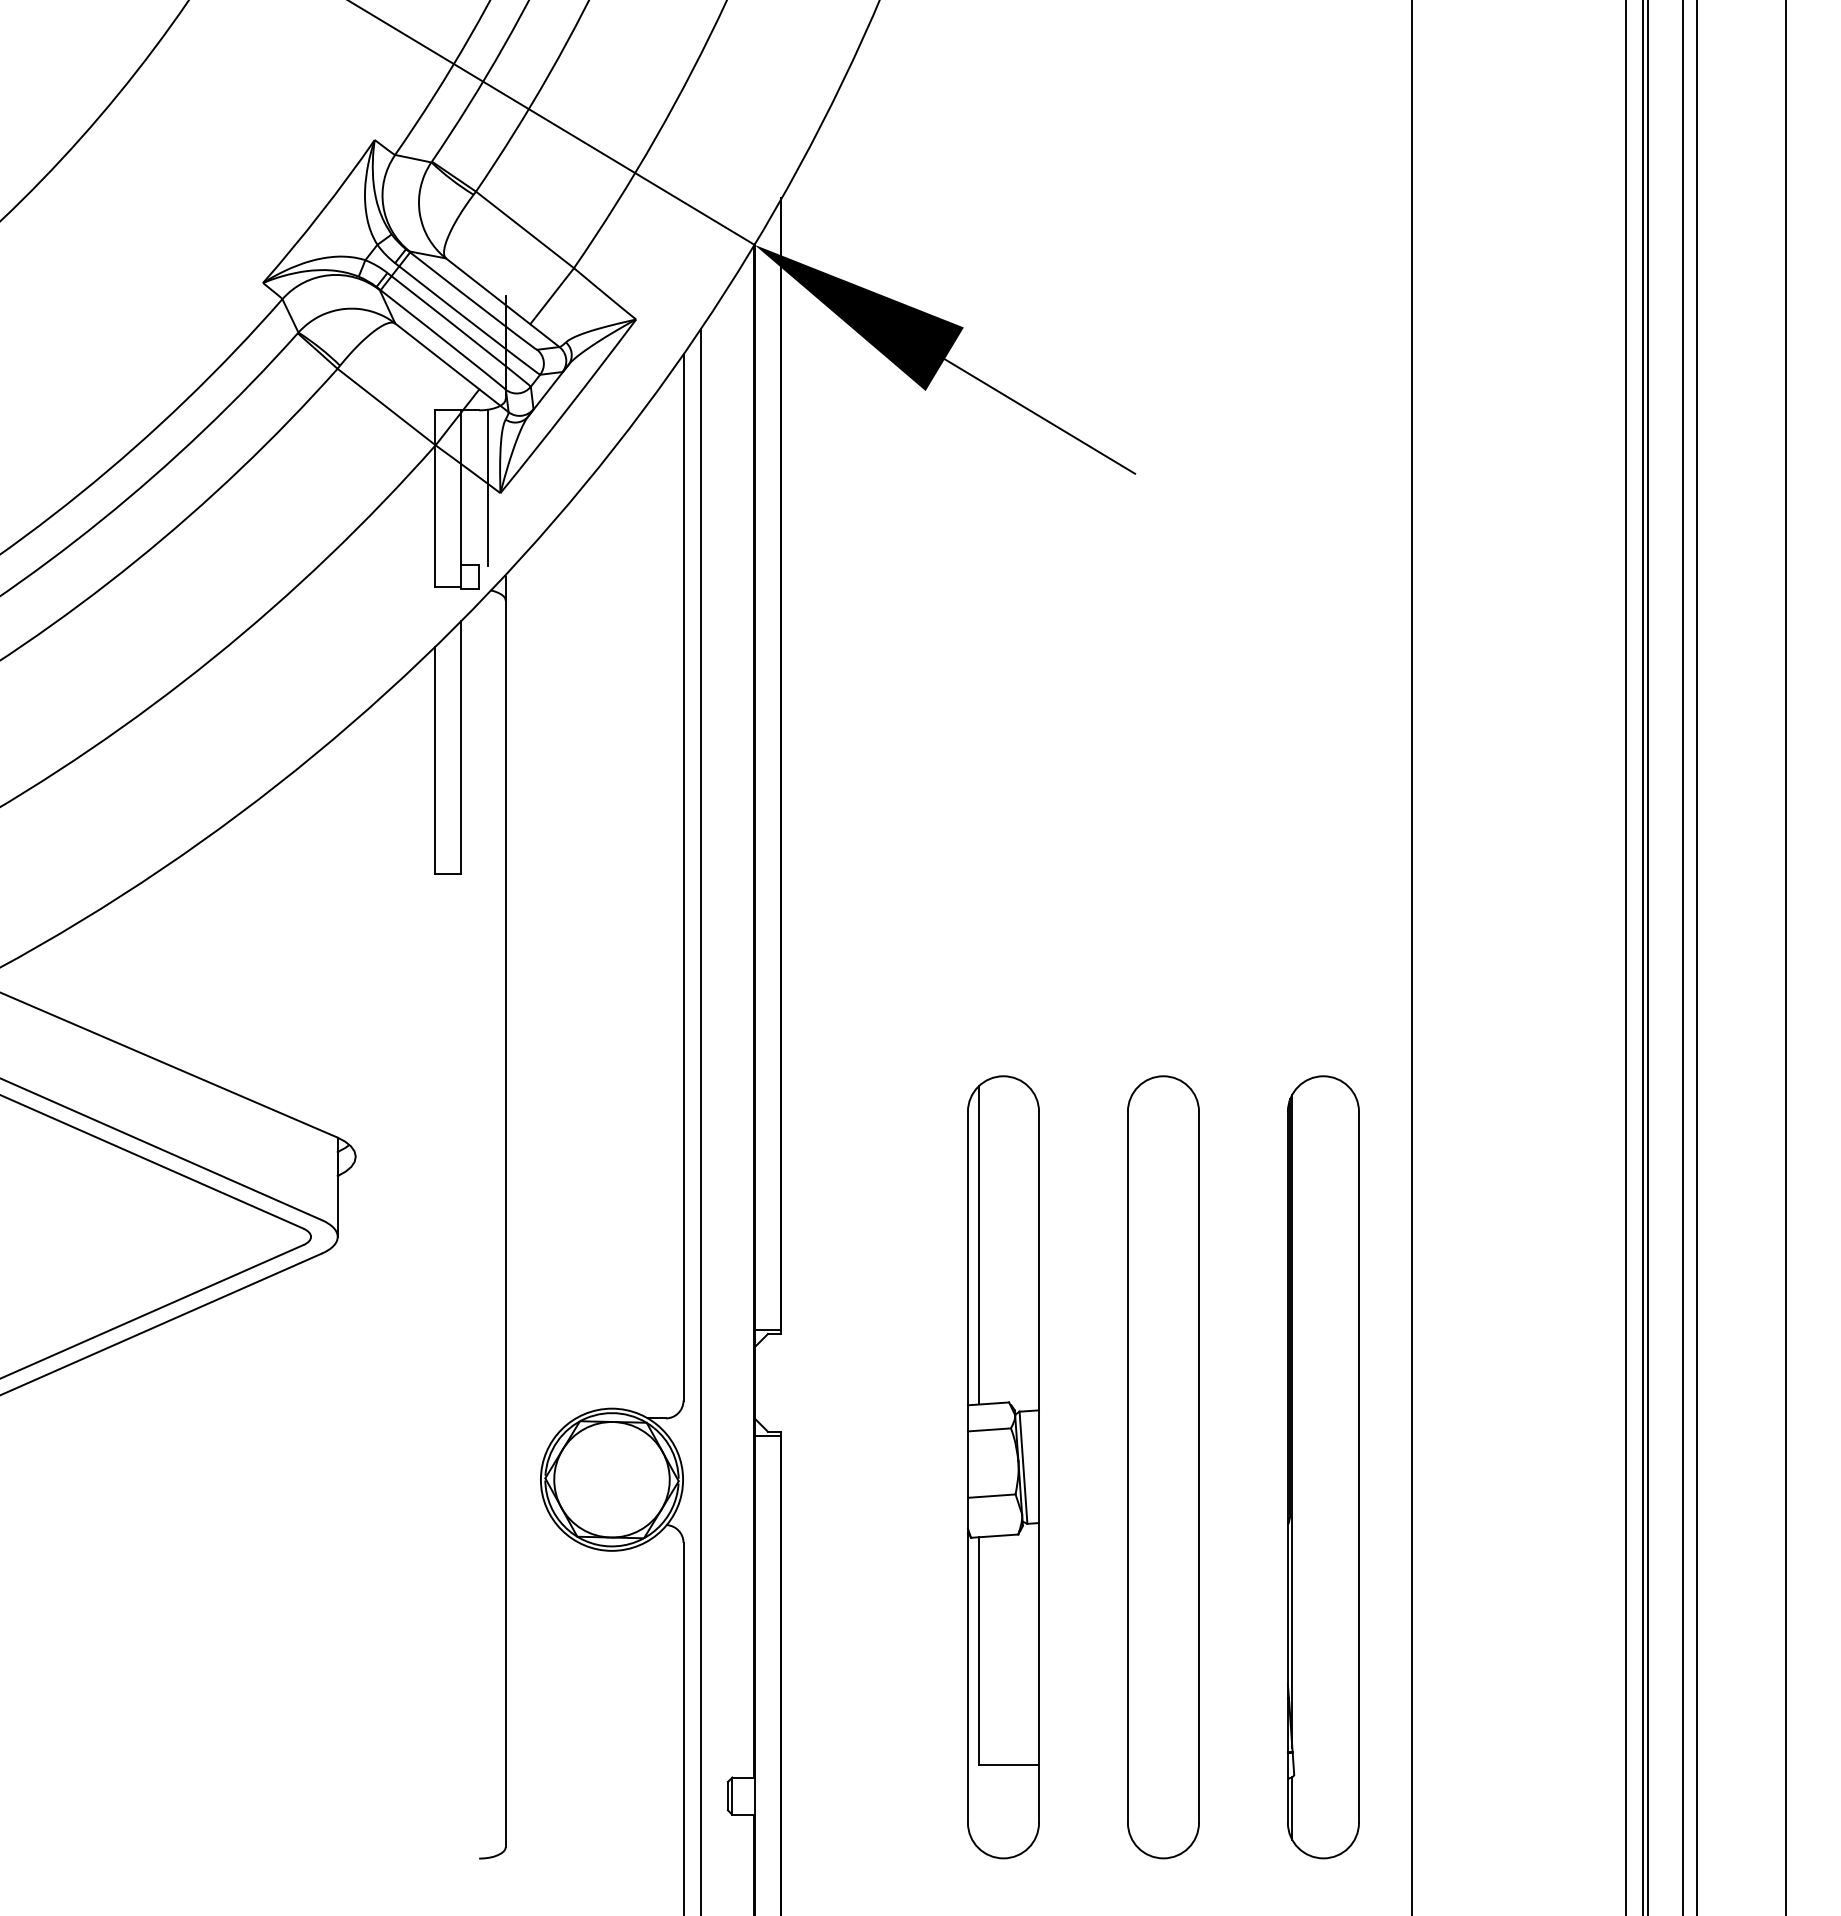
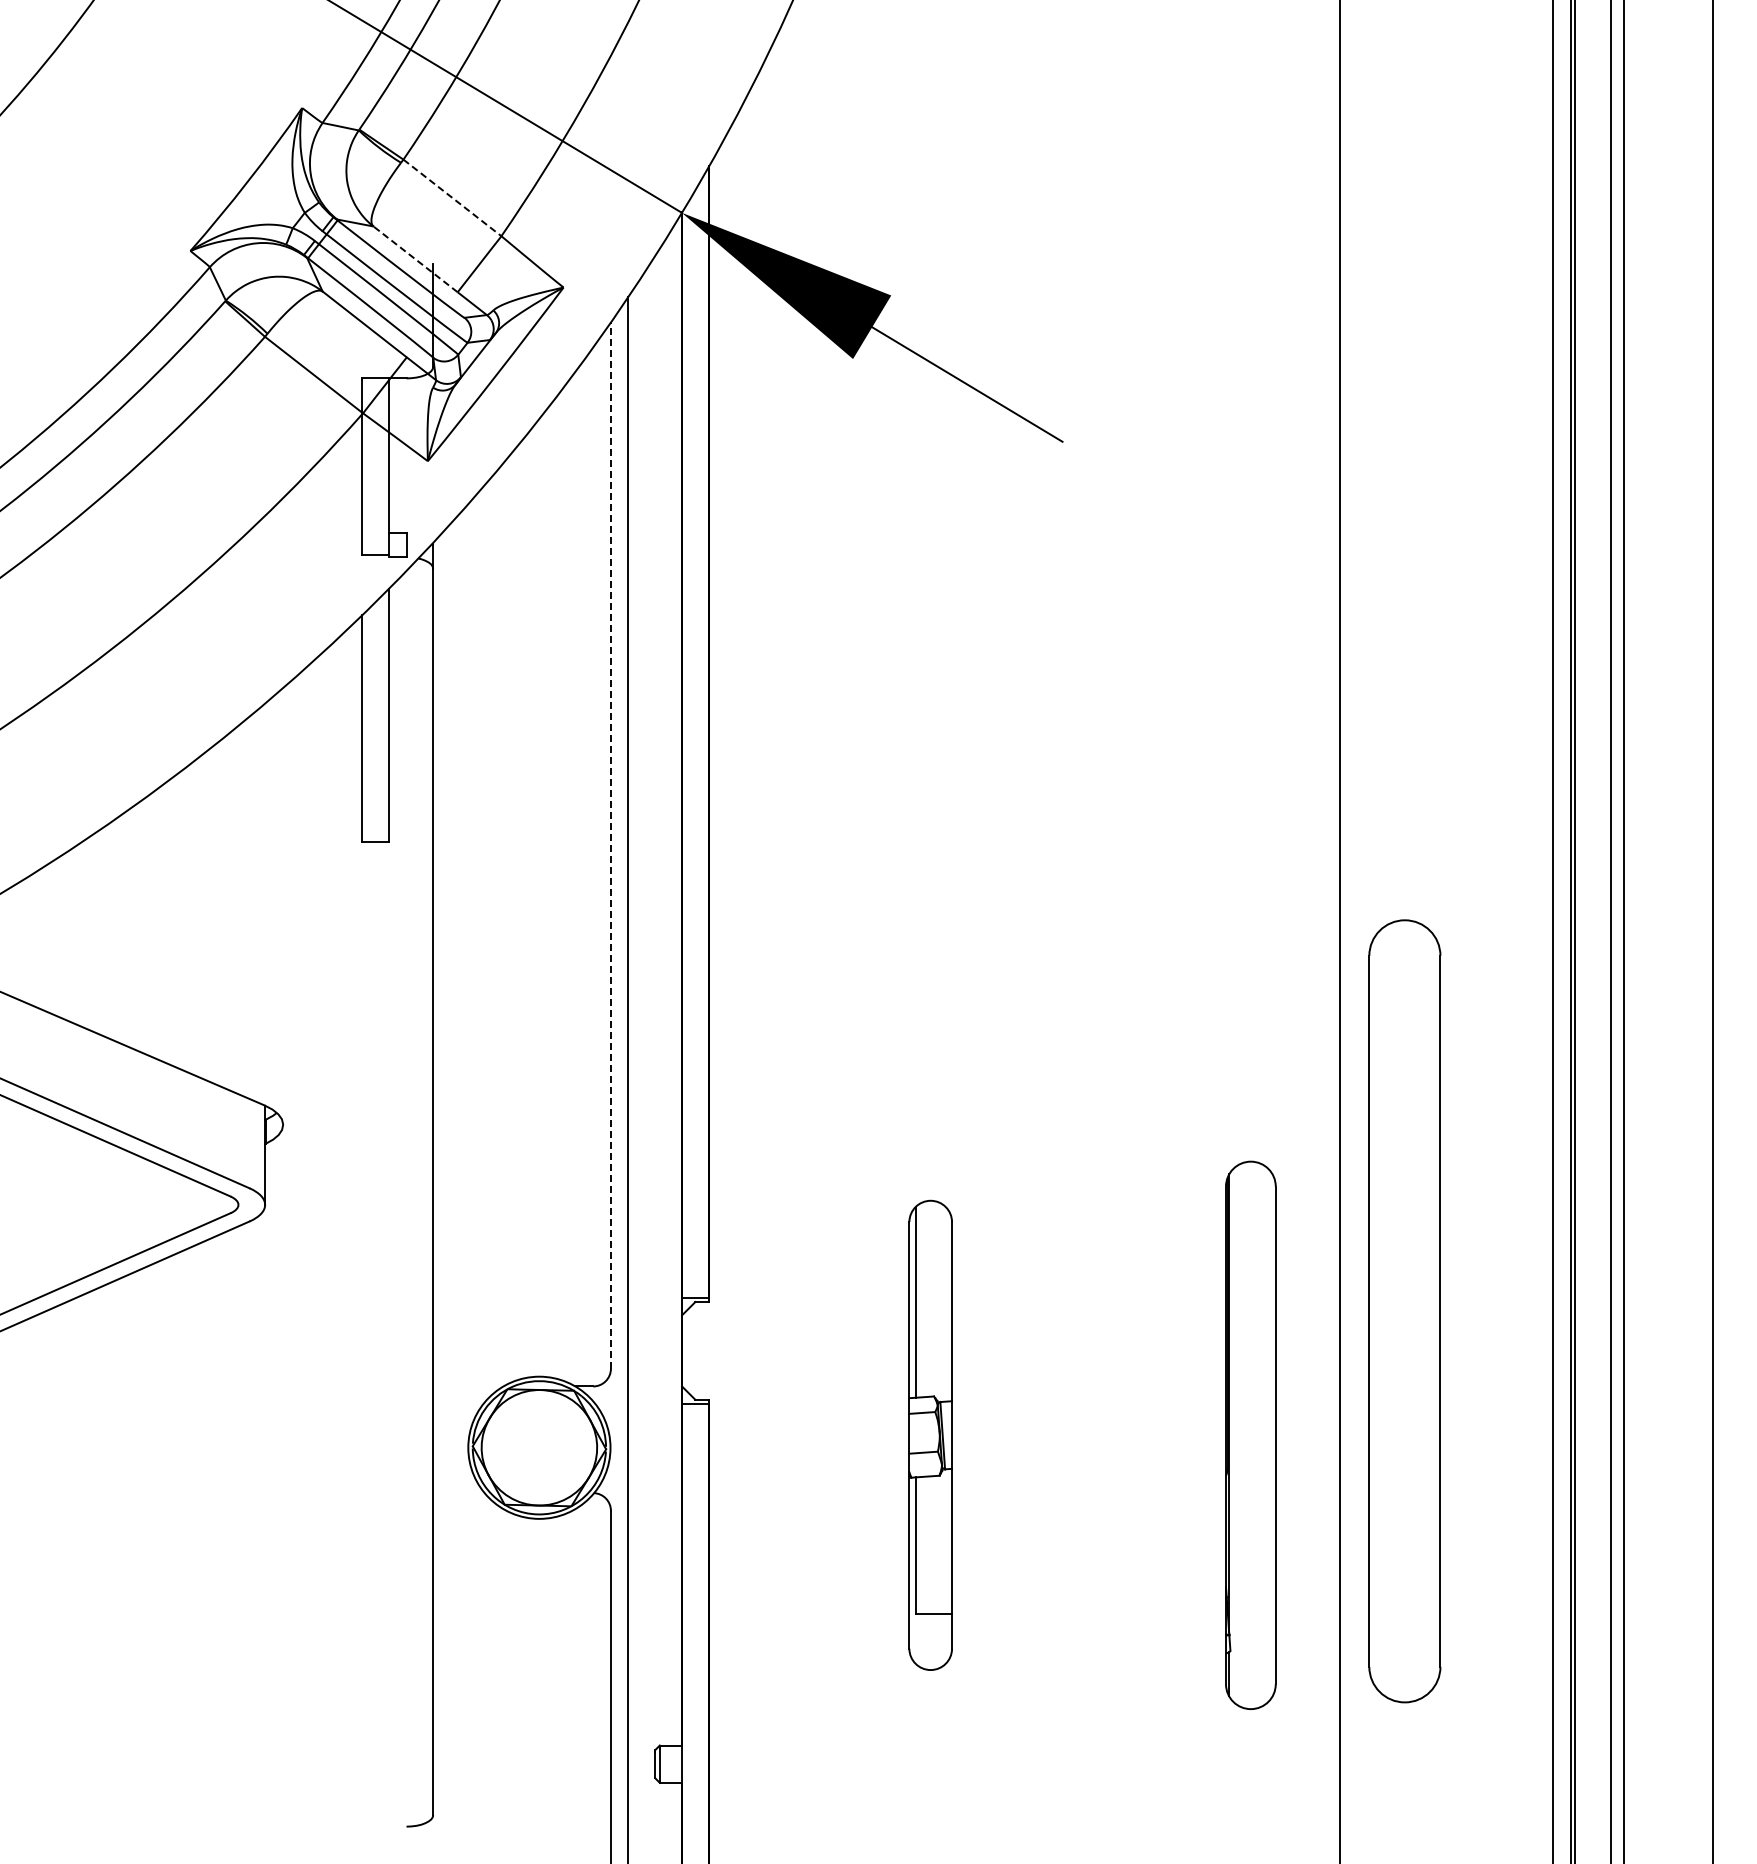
line: (525, 230) -> (452, 198), solid -> dashed
line: (487, 291) -> (414, 259), solid -> dashed
line: (488, 487) -> (415, 455), removed
line: (683, 876) -> (610, 844), solid -> dashed
part: (1002, 1467) -> (929, 1435), size x0.6
part: (1163, 1467) -> (1404, 1311), moved
part: (1323, 1467) -> (1250, 1435), size x0.7

